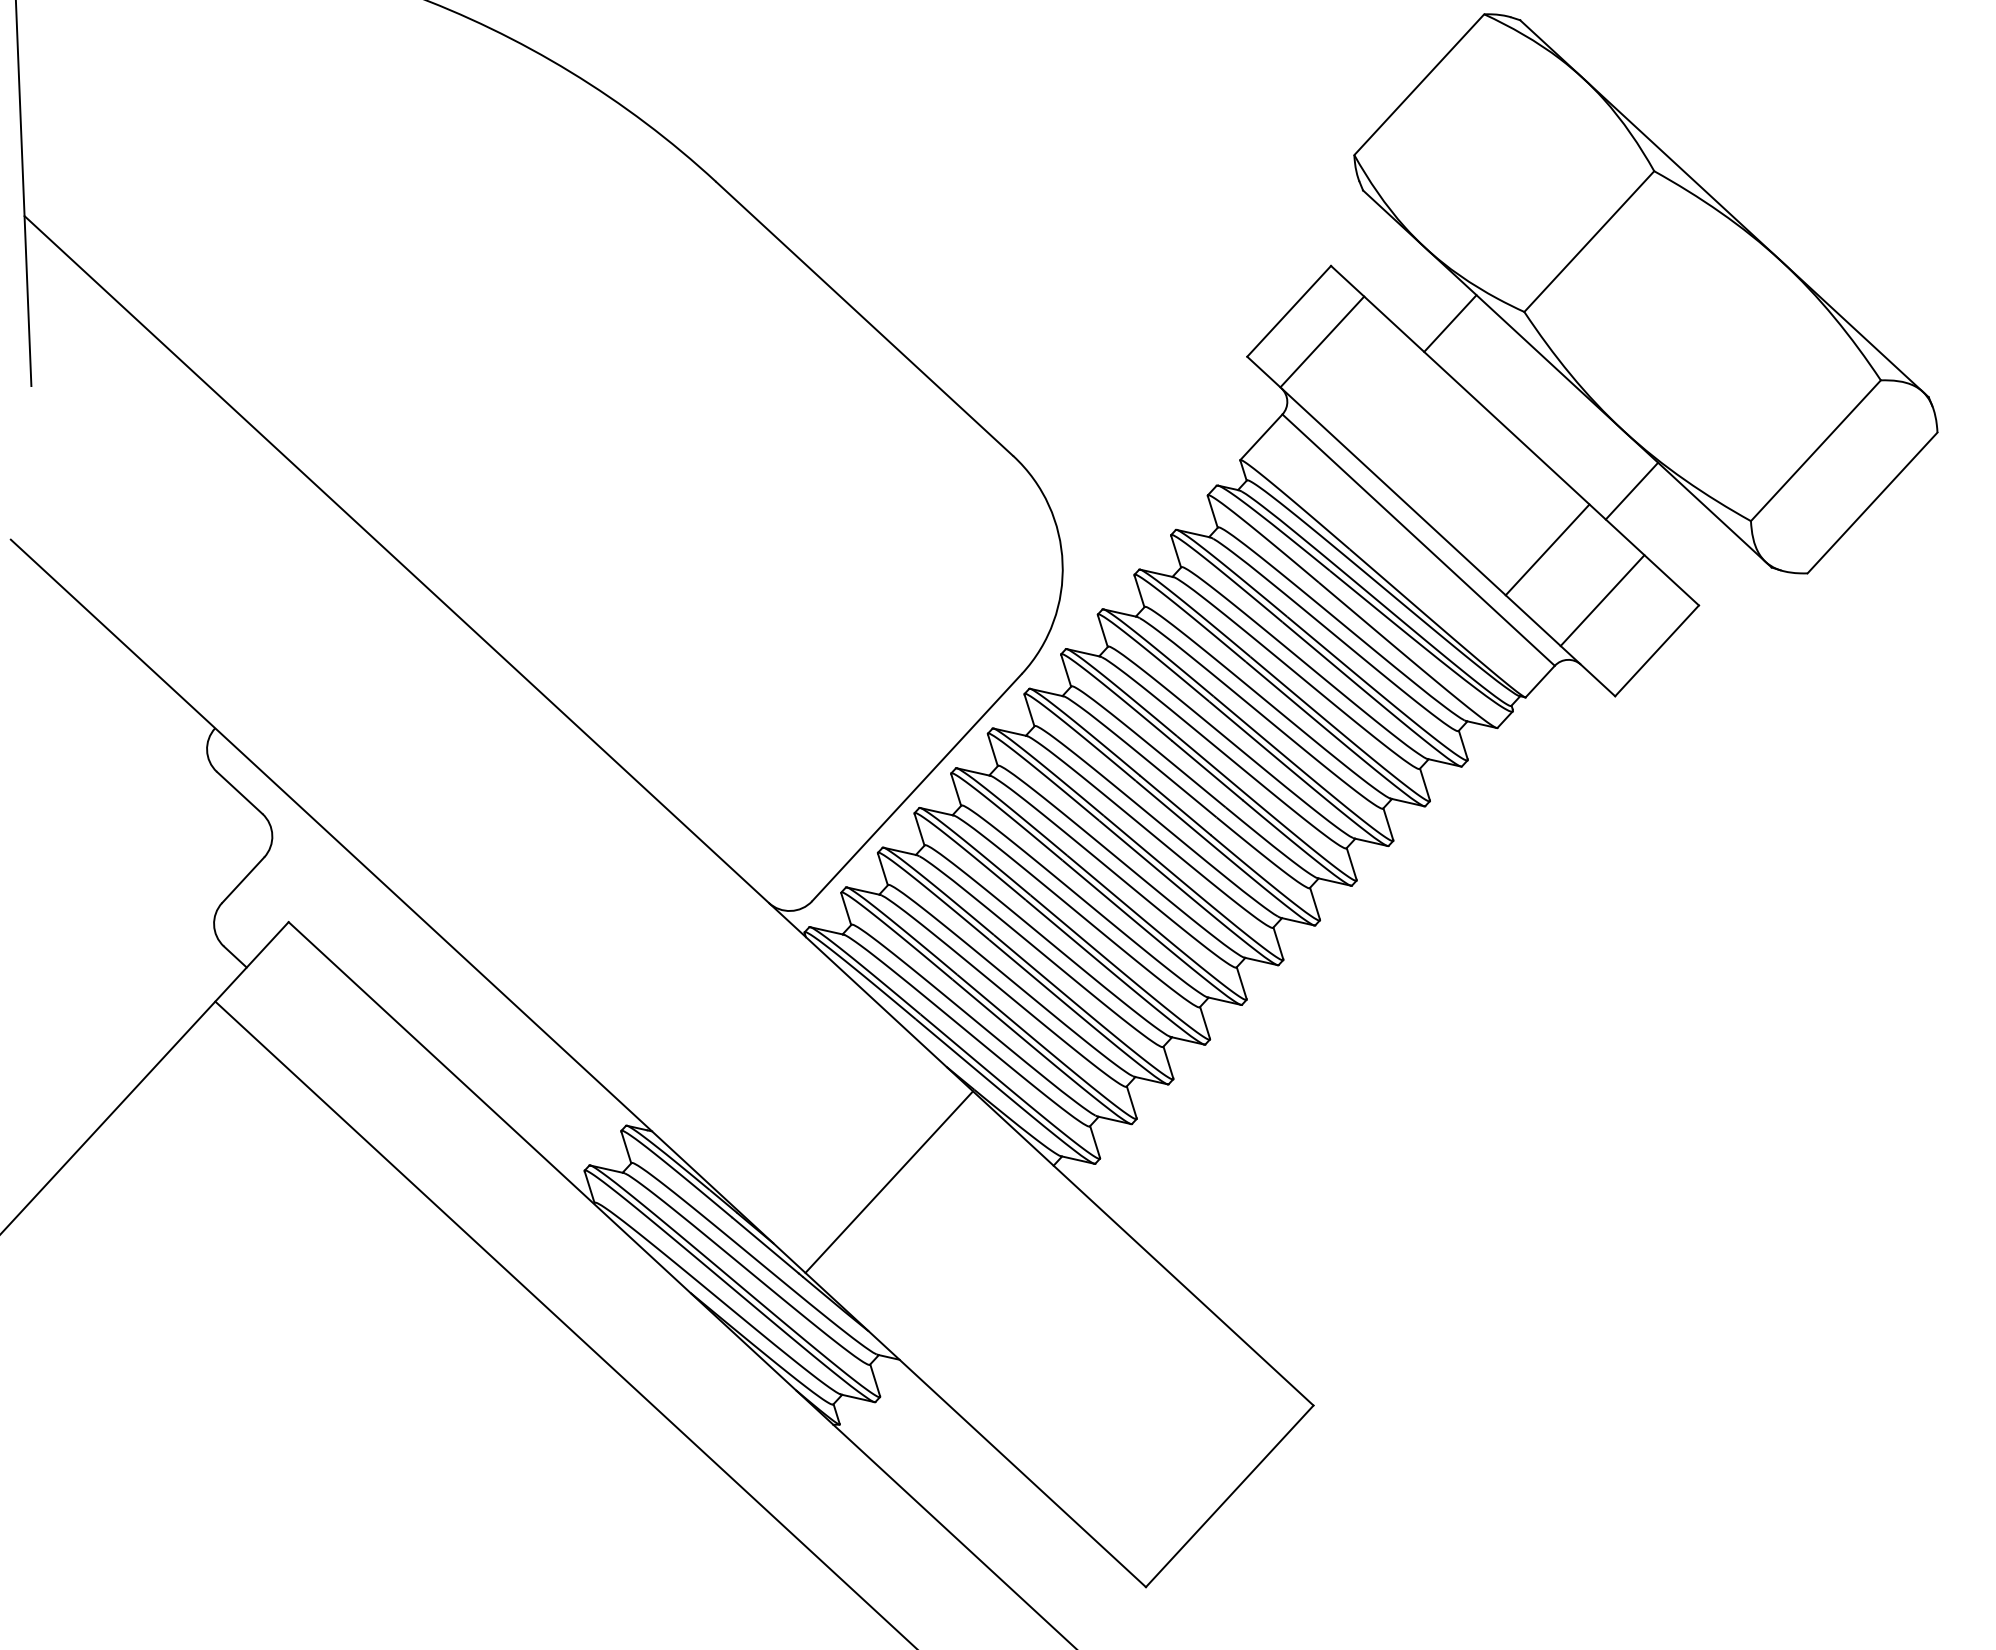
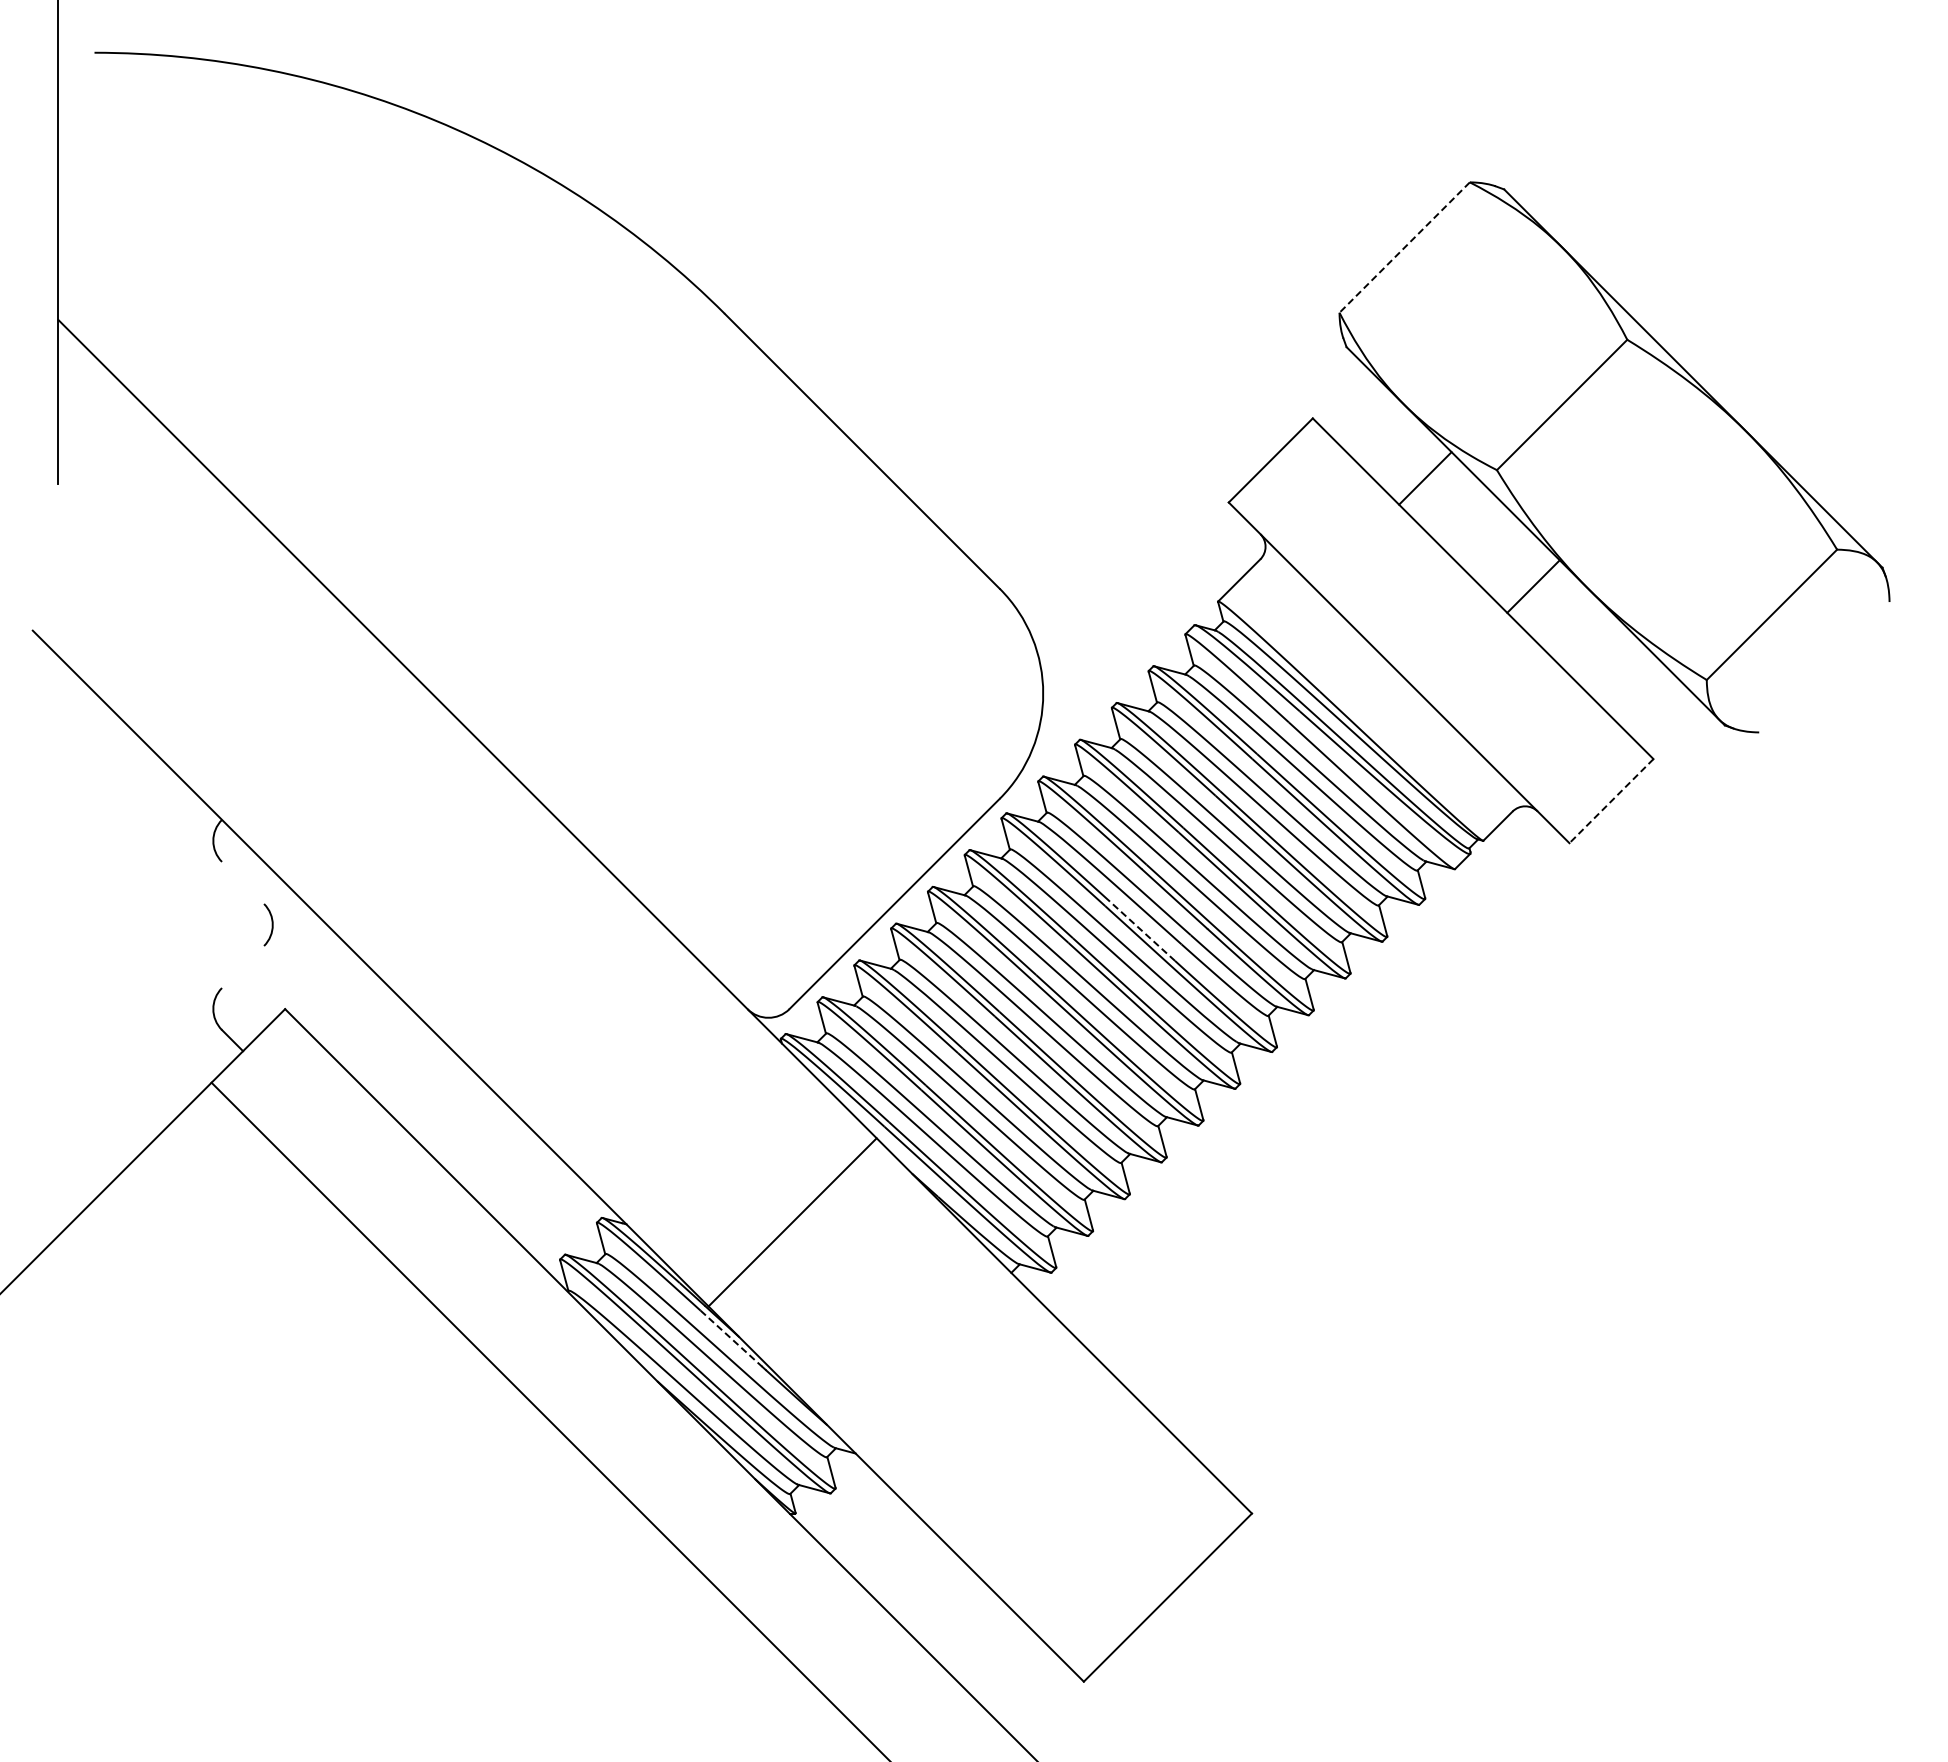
line: (1419, 84) -> (1404, 247), solid -> dashed
line: (1322, 342) -> (1301, 491), removed
line: (1631, 491) -> (1533, 586), moved
line: (1872, 503) -> (1824, 667), removed
line: (1418, 540) -> (1386, 685), removed
line: (1547, 549) -> (1510, 699), removed
line: (1602, 600) -> (1560, 750), removed
line: (1657, 651) -> (1611, 801), solid -> dashed
line: (240, 792) -> (243, 882), removed
line: (1175, 804) -> (1142, 930), solid -> dashed
line: (243, 880) -> (243, 967), removed
line: (889, 1182) -> (792, 1222), moved
line: (765, 1245) -> (731, 1338), solid -> dashed

